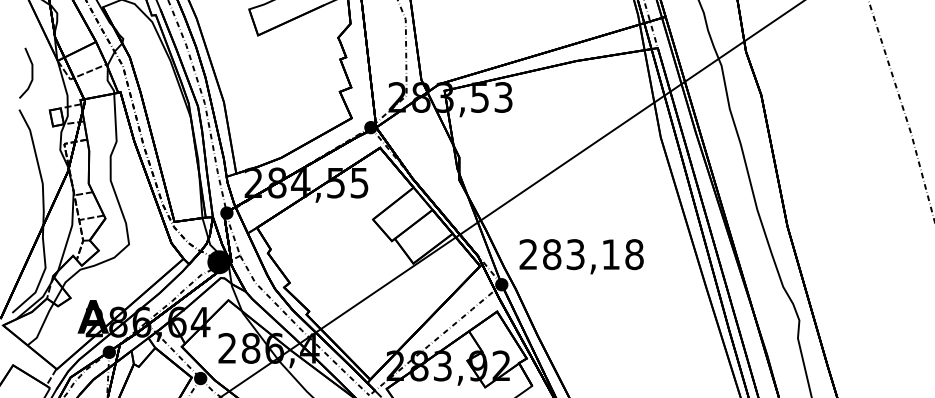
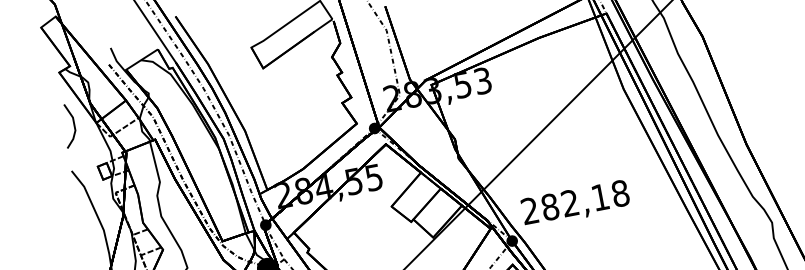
line: (31, 72) -> (73, 124), moved
text: (575, 254) -> (570, 203), 283,18 -> 282,18

